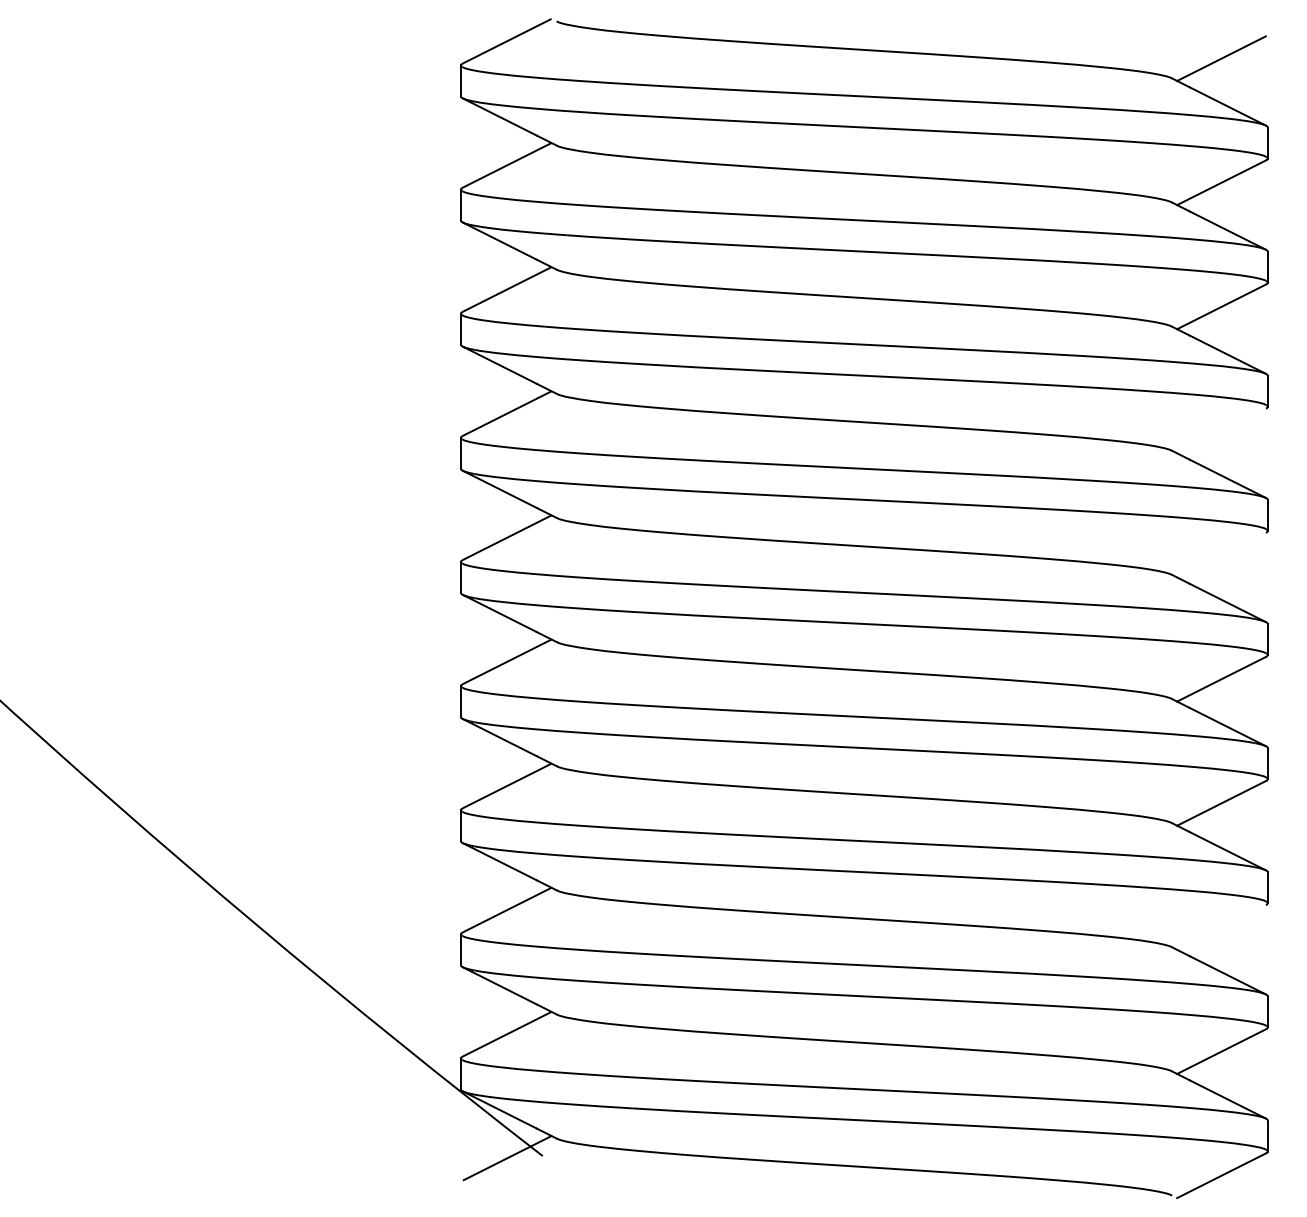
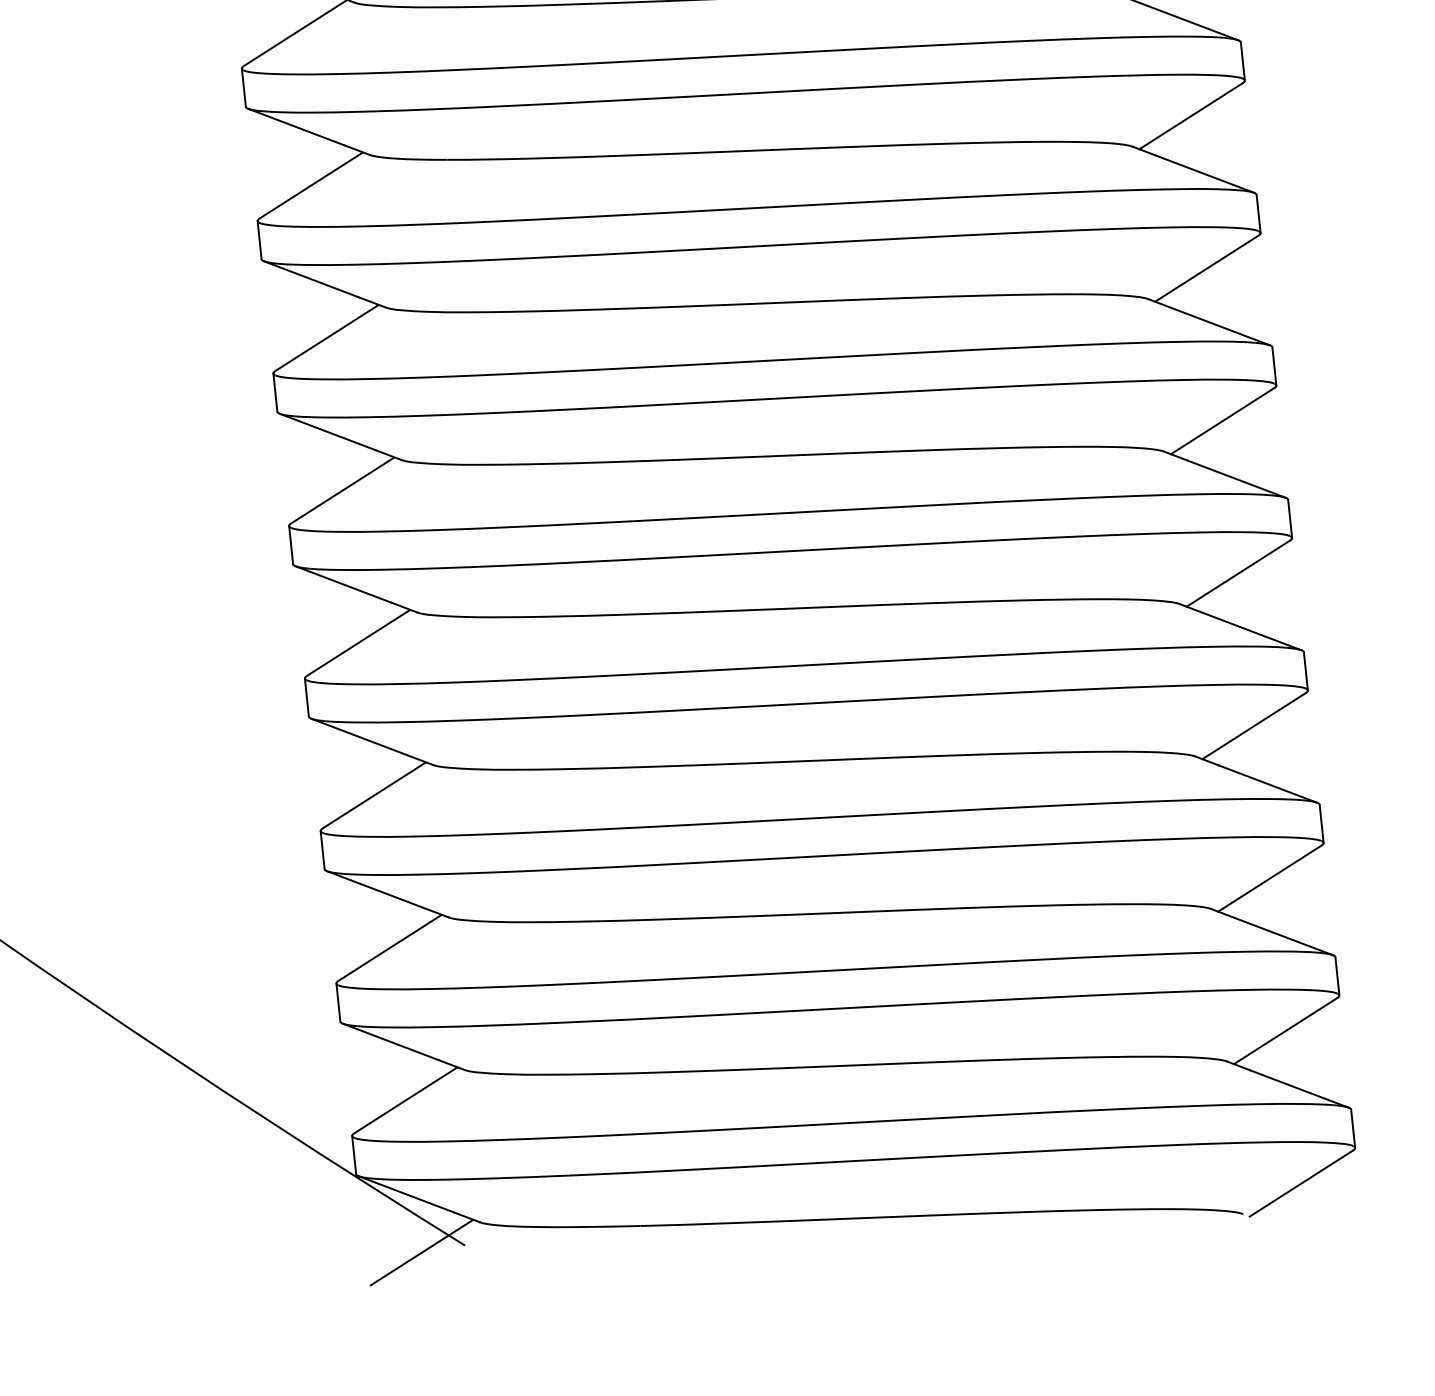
line: (1221, 430) -> (1206, 268), added
line: (1221, 554) -> (1222, 420), added
line: (1221, 927) -> (1269, 878), added

